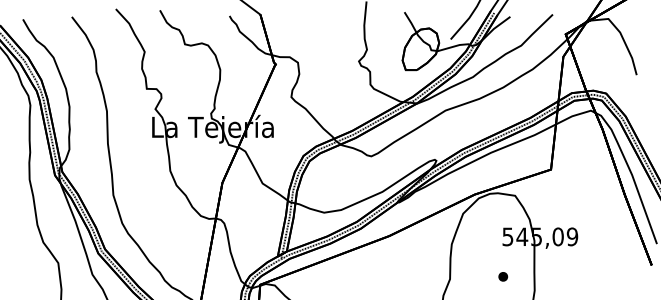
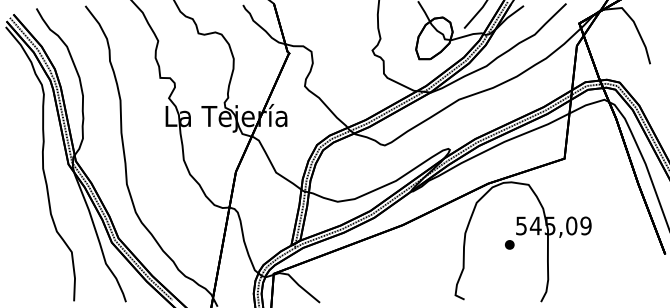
part: (502, 276) -> (509, 244), moved

